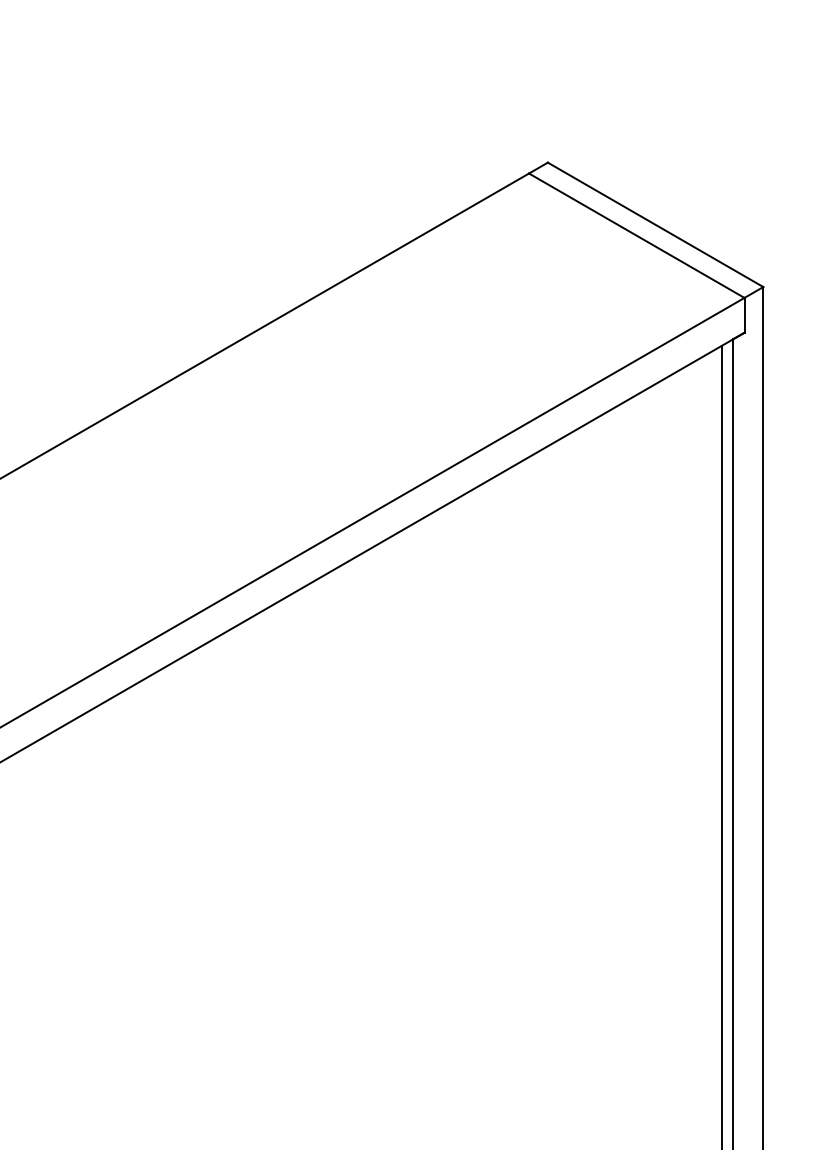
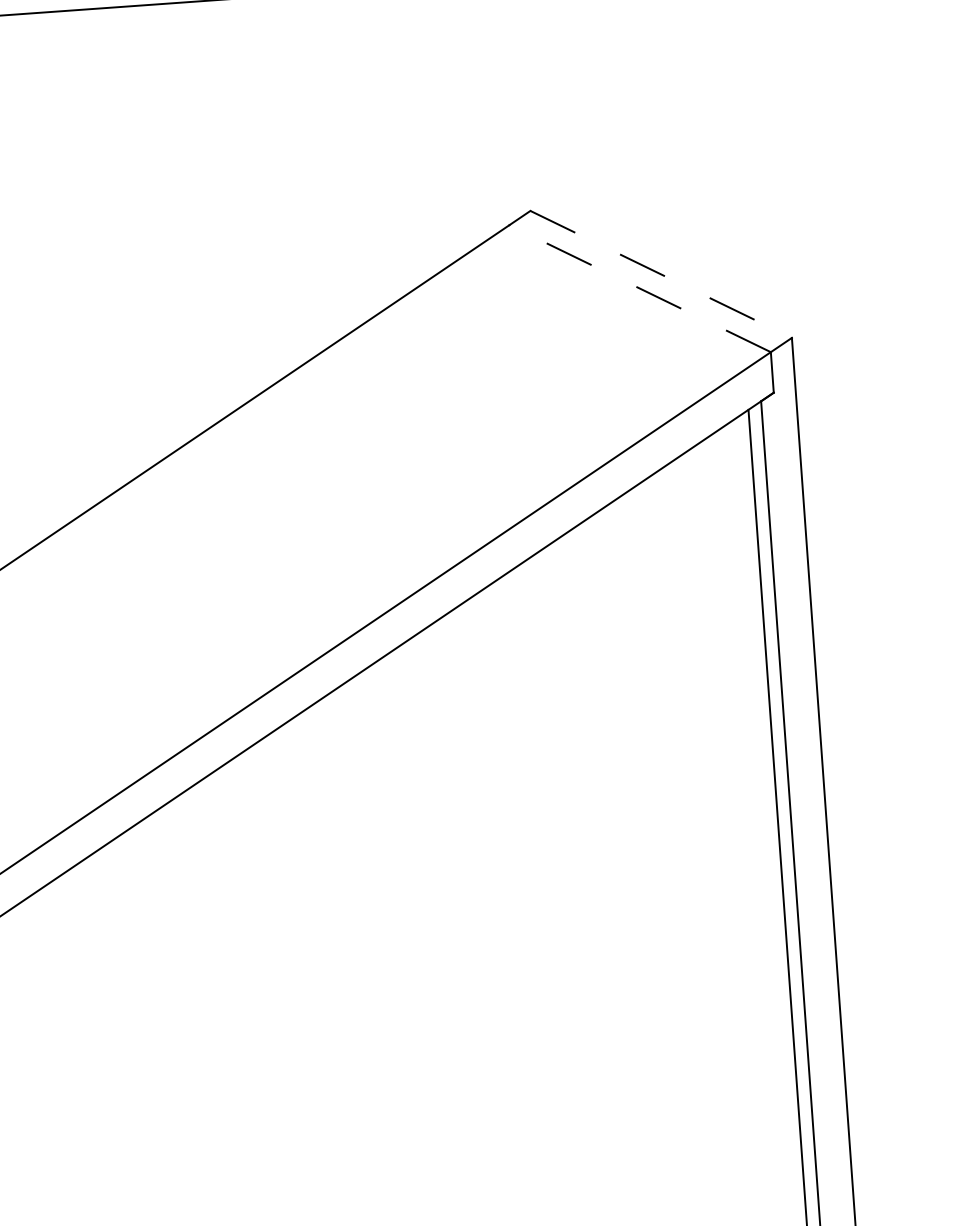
line: (656, 225) -> (662, 275), solid -> dashed
line: (636, 235) -> (639, 288), solid -> dashed

